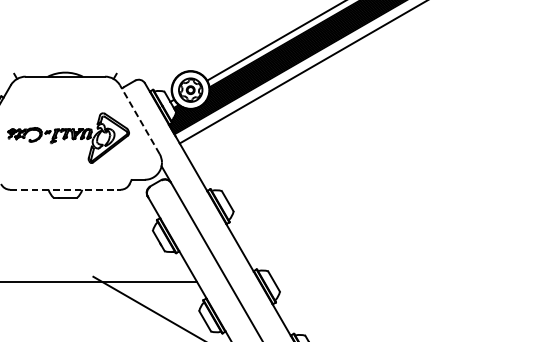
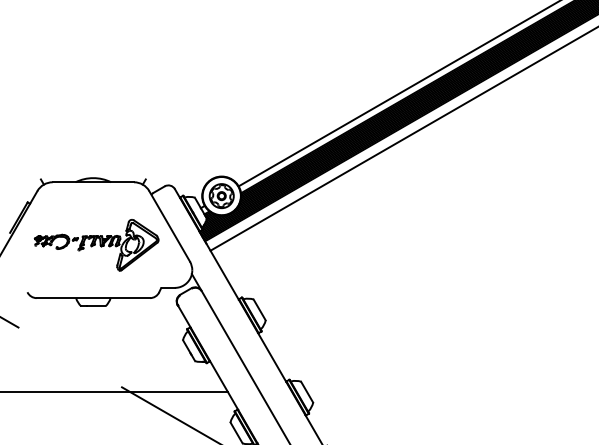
line: (139, 119) -> (169, 226), dashed -> solid
line: (65, 190) -> (93, 298), dashed -> solid

